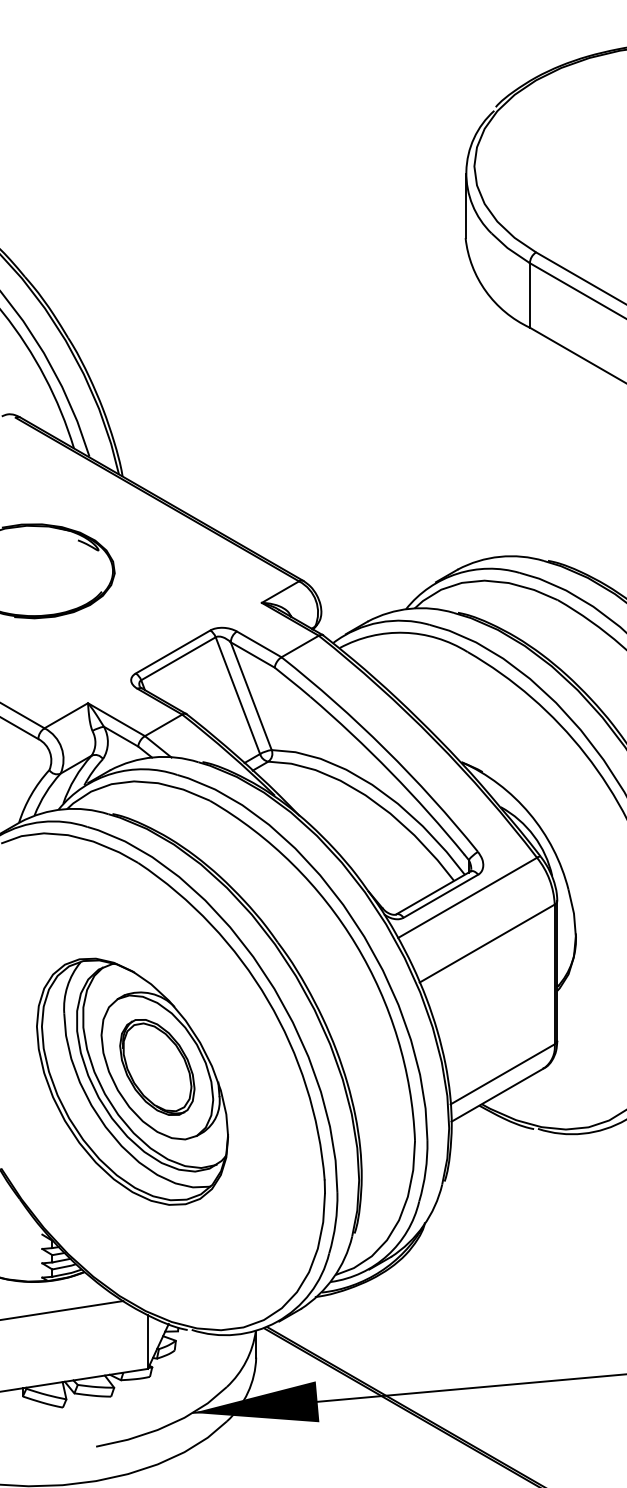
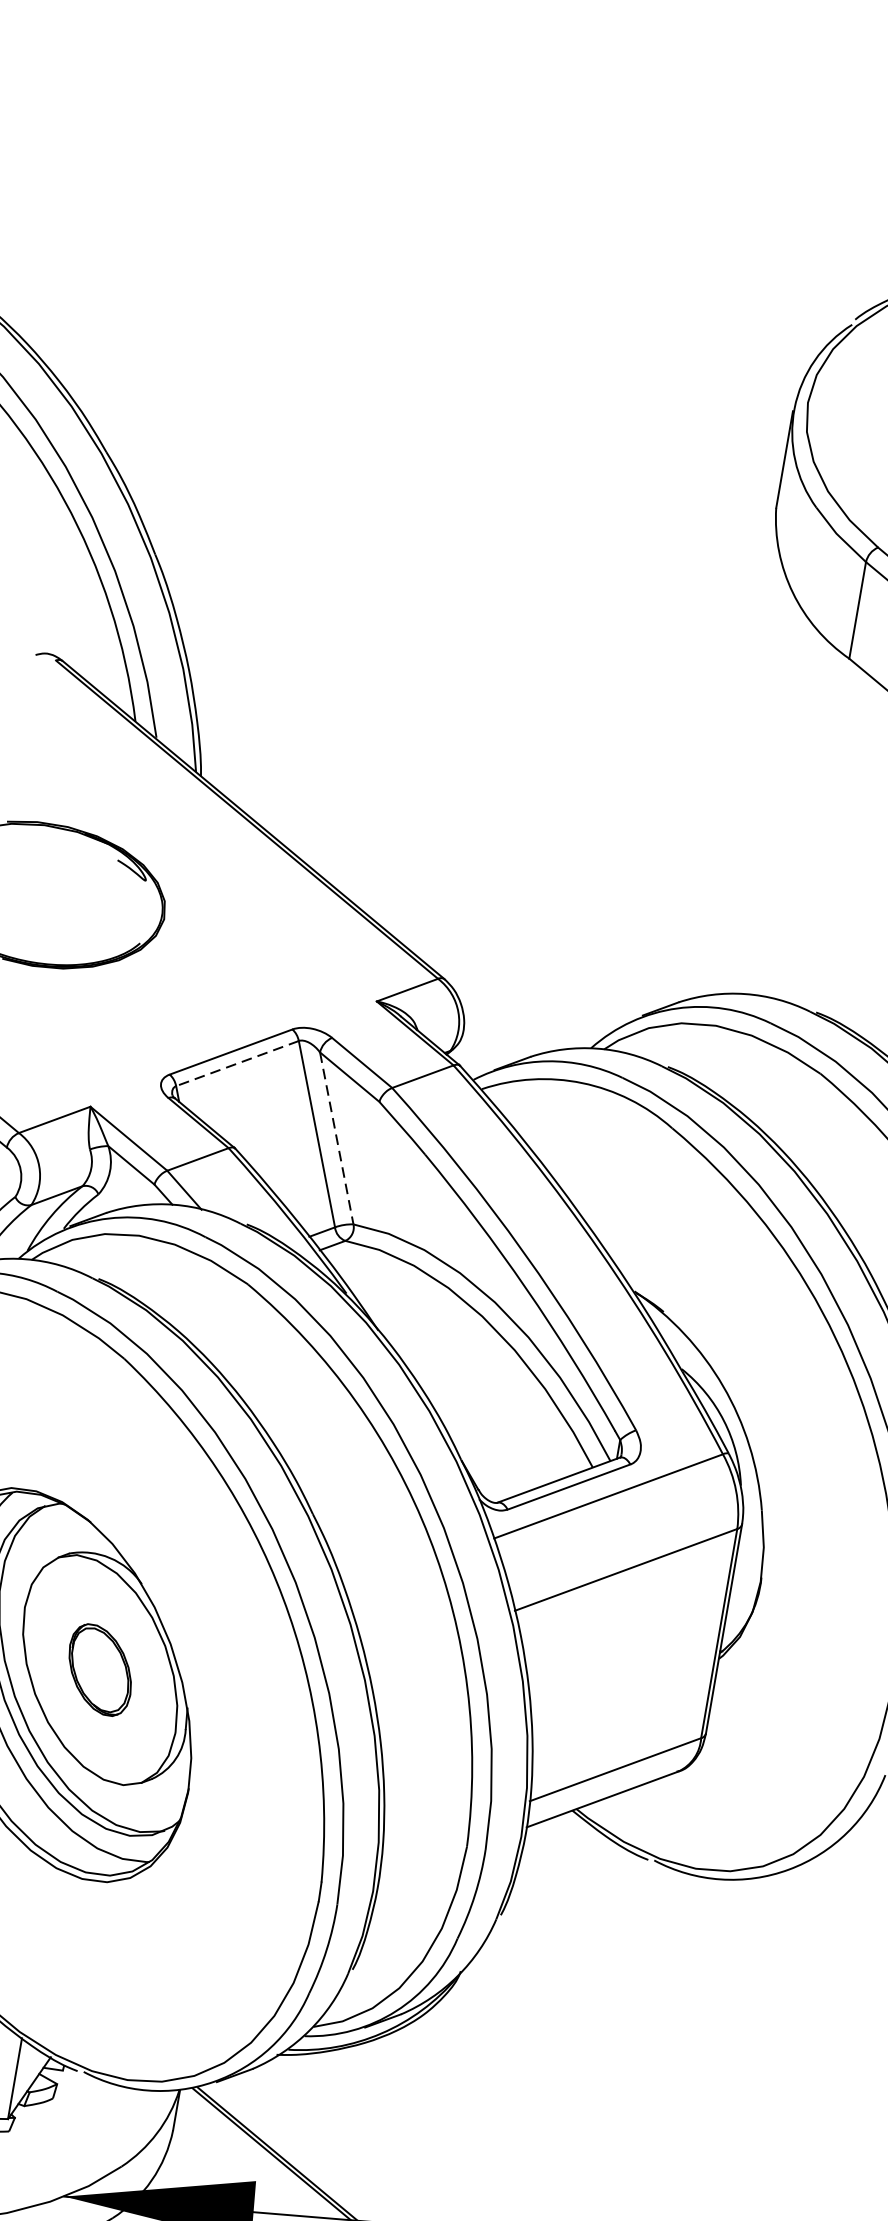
line: (178, 659) -> (237, 1064), solid -> dashed
line: (251, 696) -> (337, 1138), solid -> dashed
part: (157, 1067) -> (100, 1670), size x0.6

